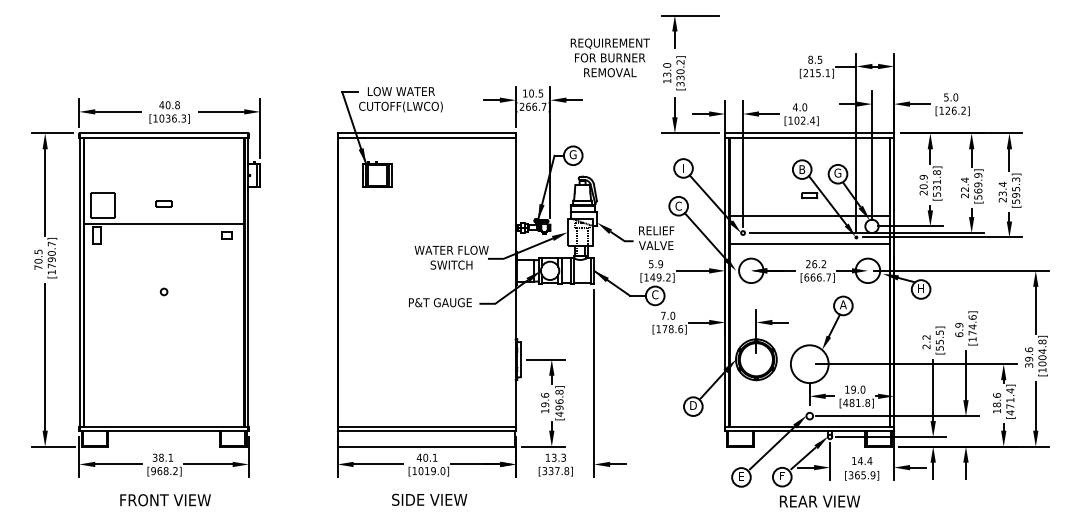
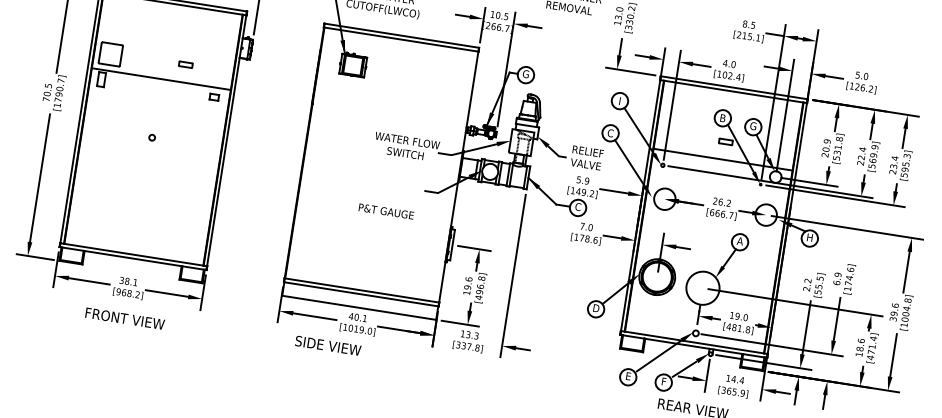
part: (163, 203) -> (185, 64), moved
line: (809, 244) -> (719, 184), removed
text: (440, 302) -> (386, 211), moved
text: (429, 499) -> (328, 345), moved

